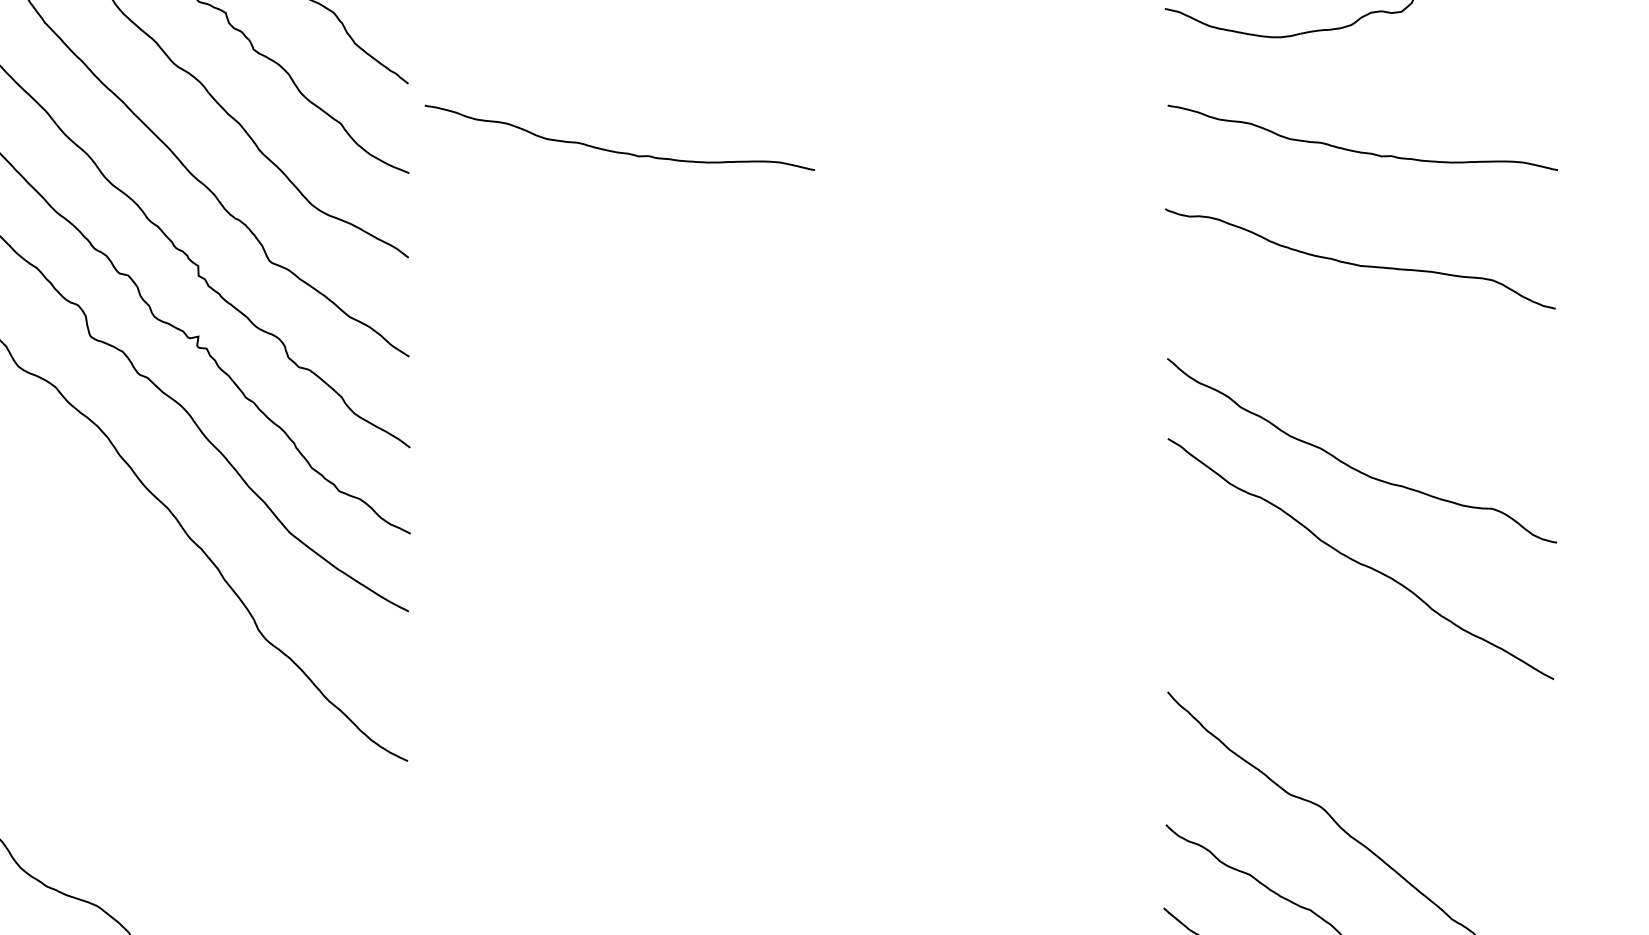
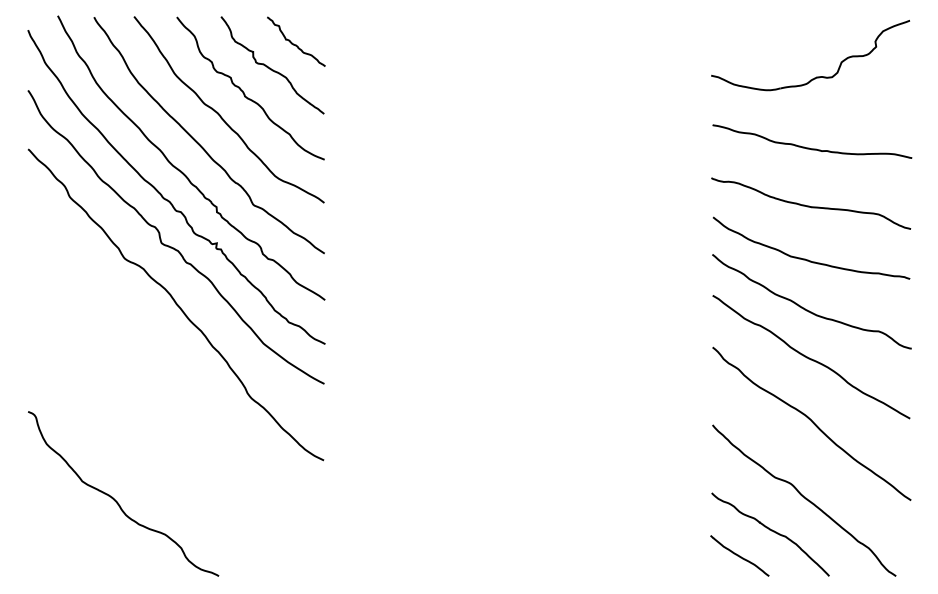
curve: (614, 149) -> (429, 147), removed
curve: (1355, 368) -> (808, 259), added
curve: (1361, 686) -> (811, 422), added

